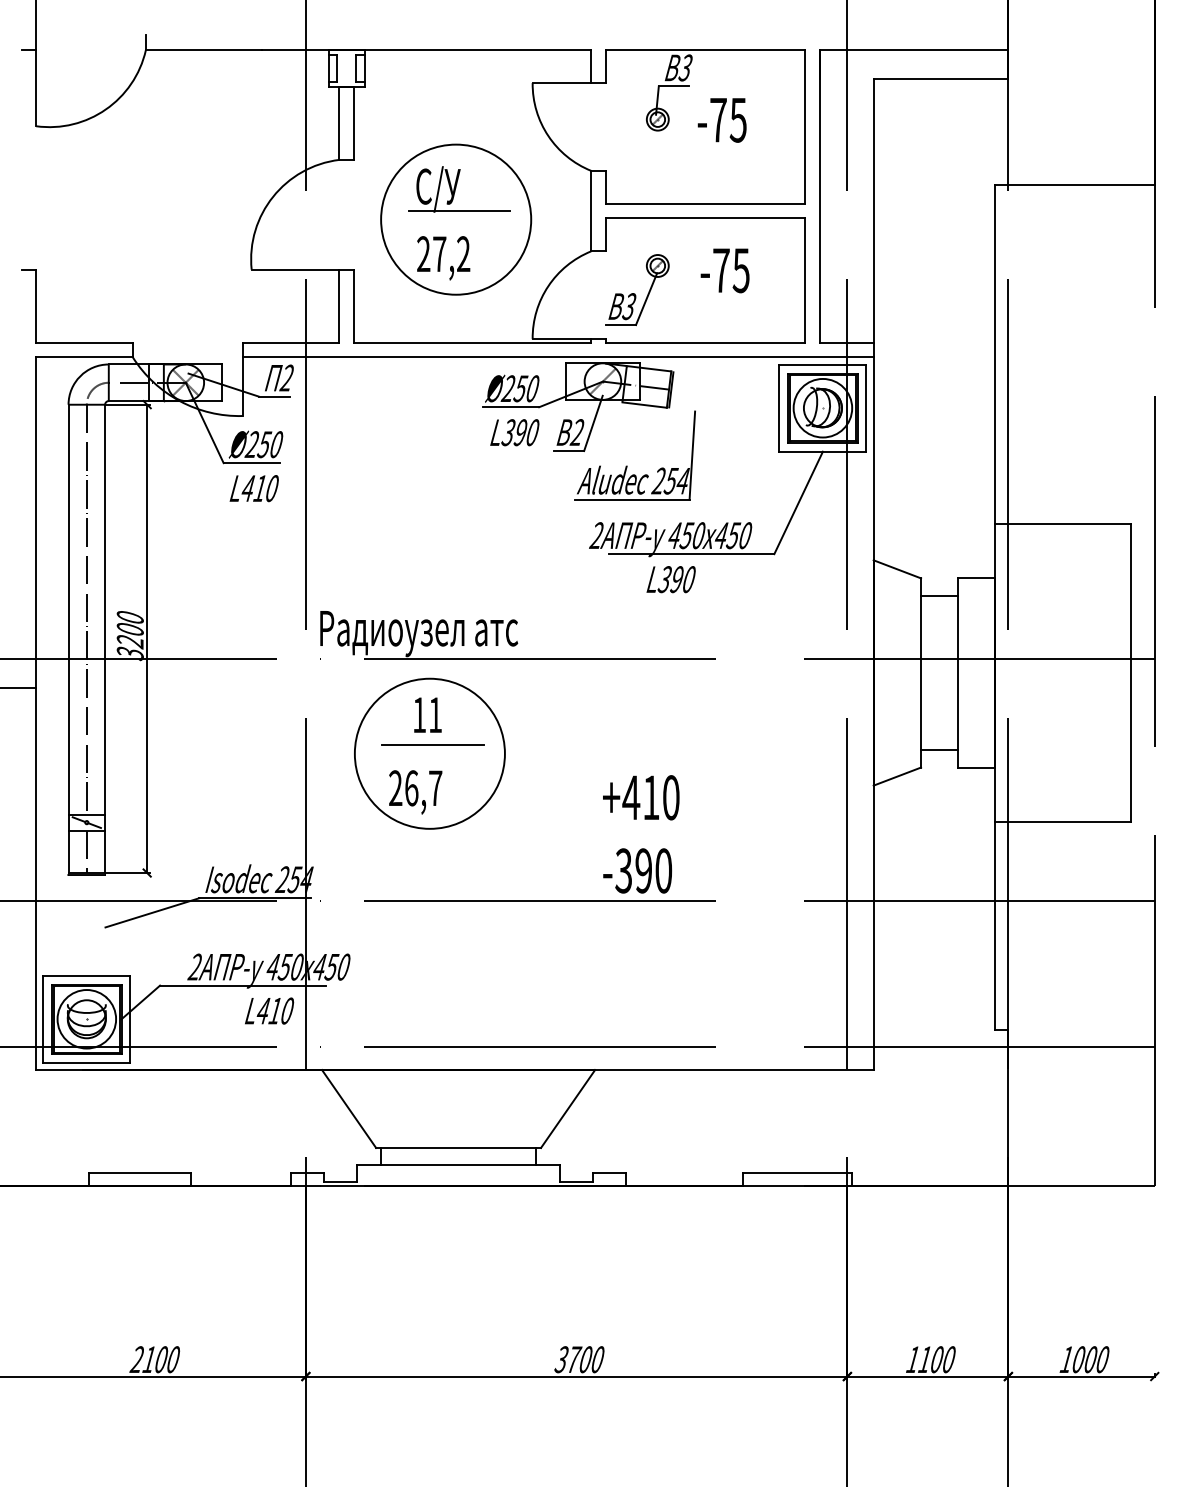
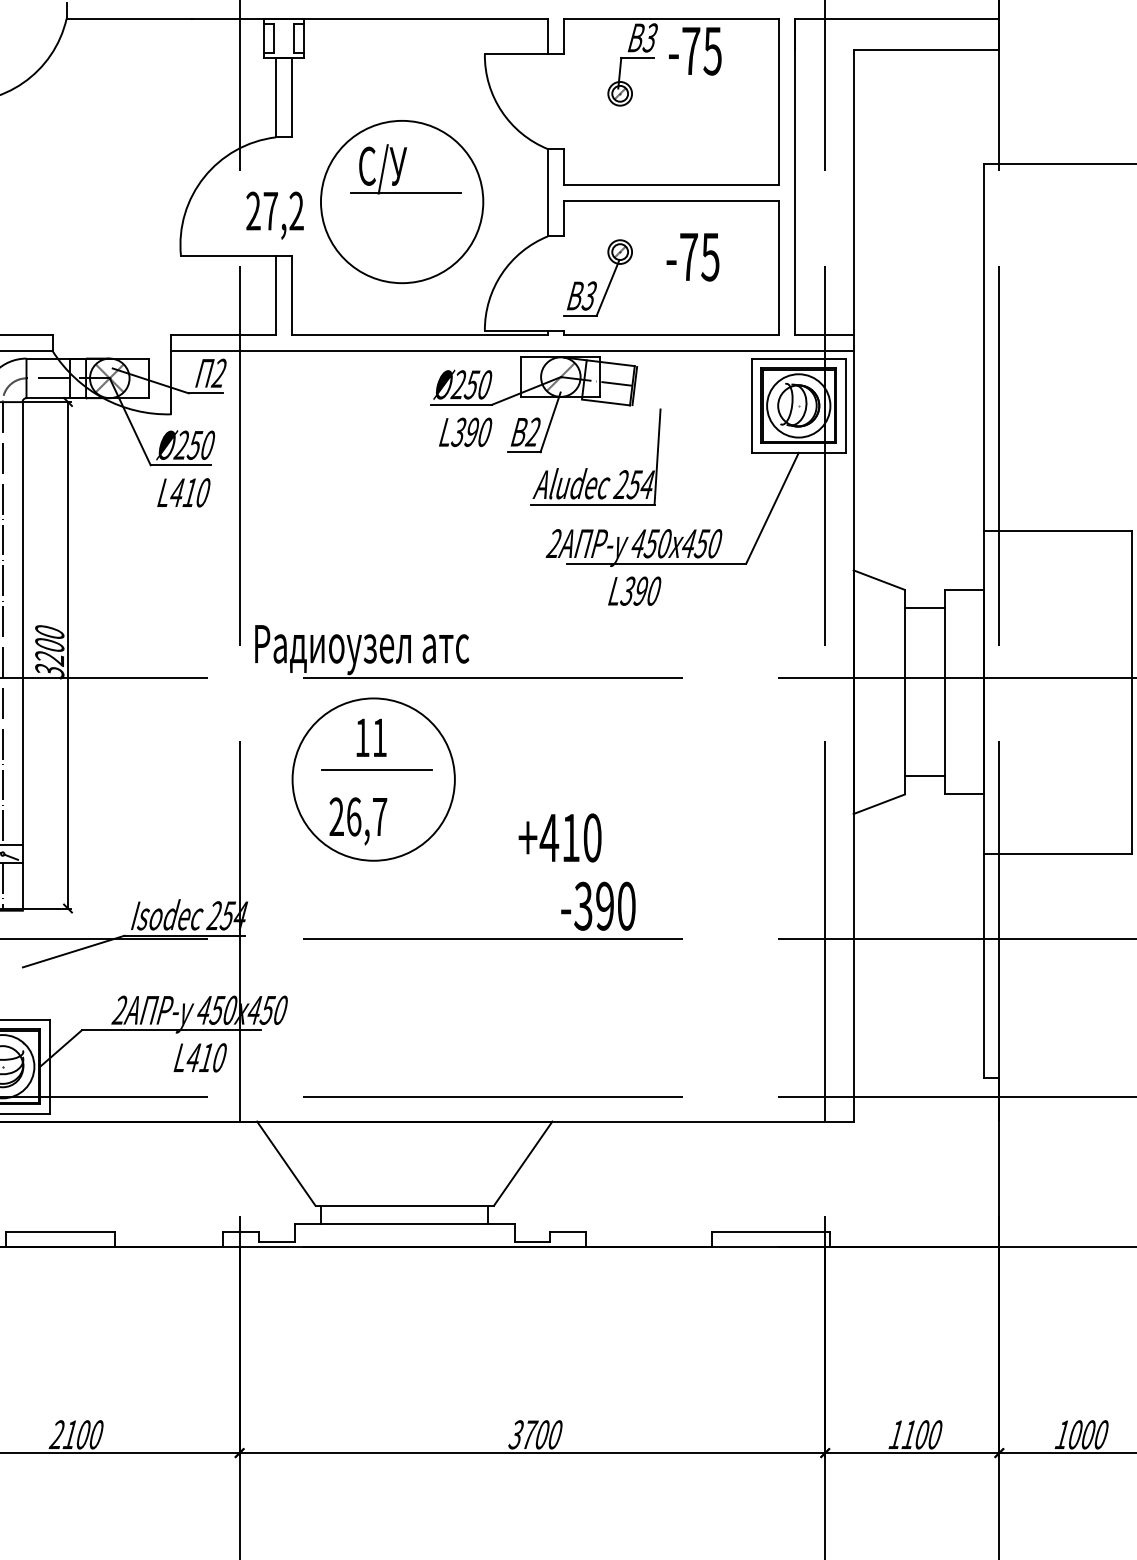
text: (721, 120) -> (694, 51), moved
text: (443, 258) -> (274, 215), moved
text: (641, 797) -> (560, 837), moved

